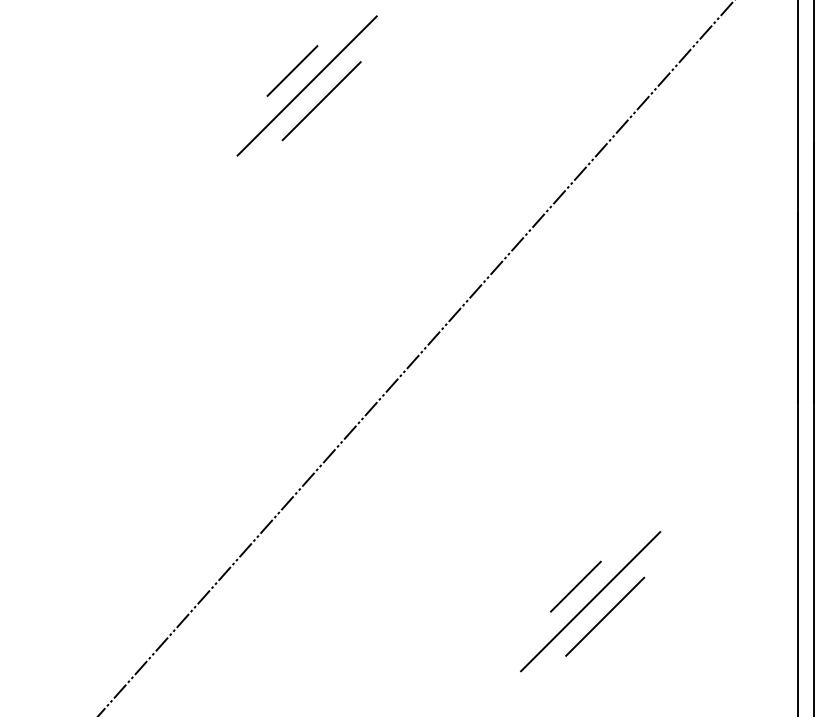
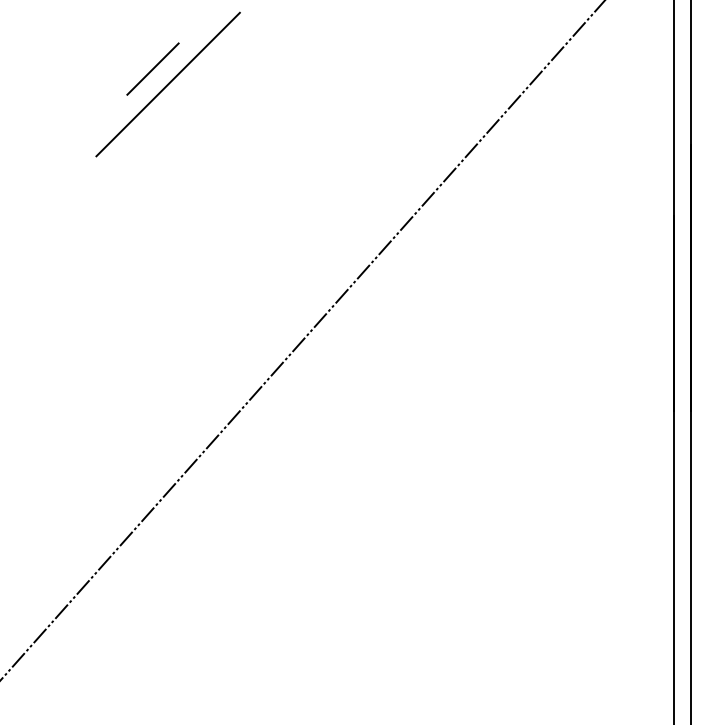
line: (321, 101) -> (182, 100), removed
line: (575, 586) -> (444, 600), removed
line: (590, 601) -> (460, 615), removed
line: (605, 616) -> (475, 631), removed

